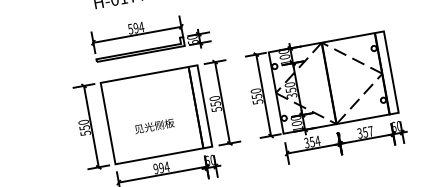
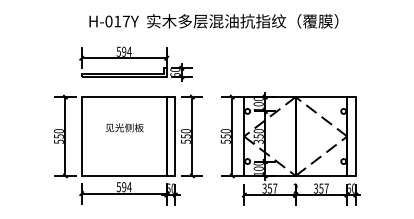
text: (154, 125) -> (124, 127), moved
text: (317, 141) -> (274, 188), 354 -> 357
text: (155, 169) -> (118, 187), 994 -> 594

